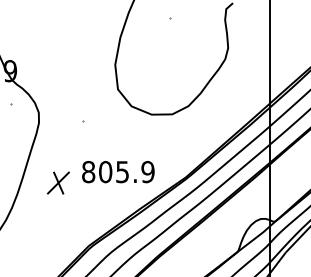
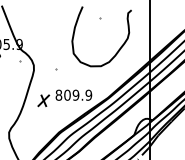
text: (121, 170) -> (75, 94), 805.9 -> 809.9

